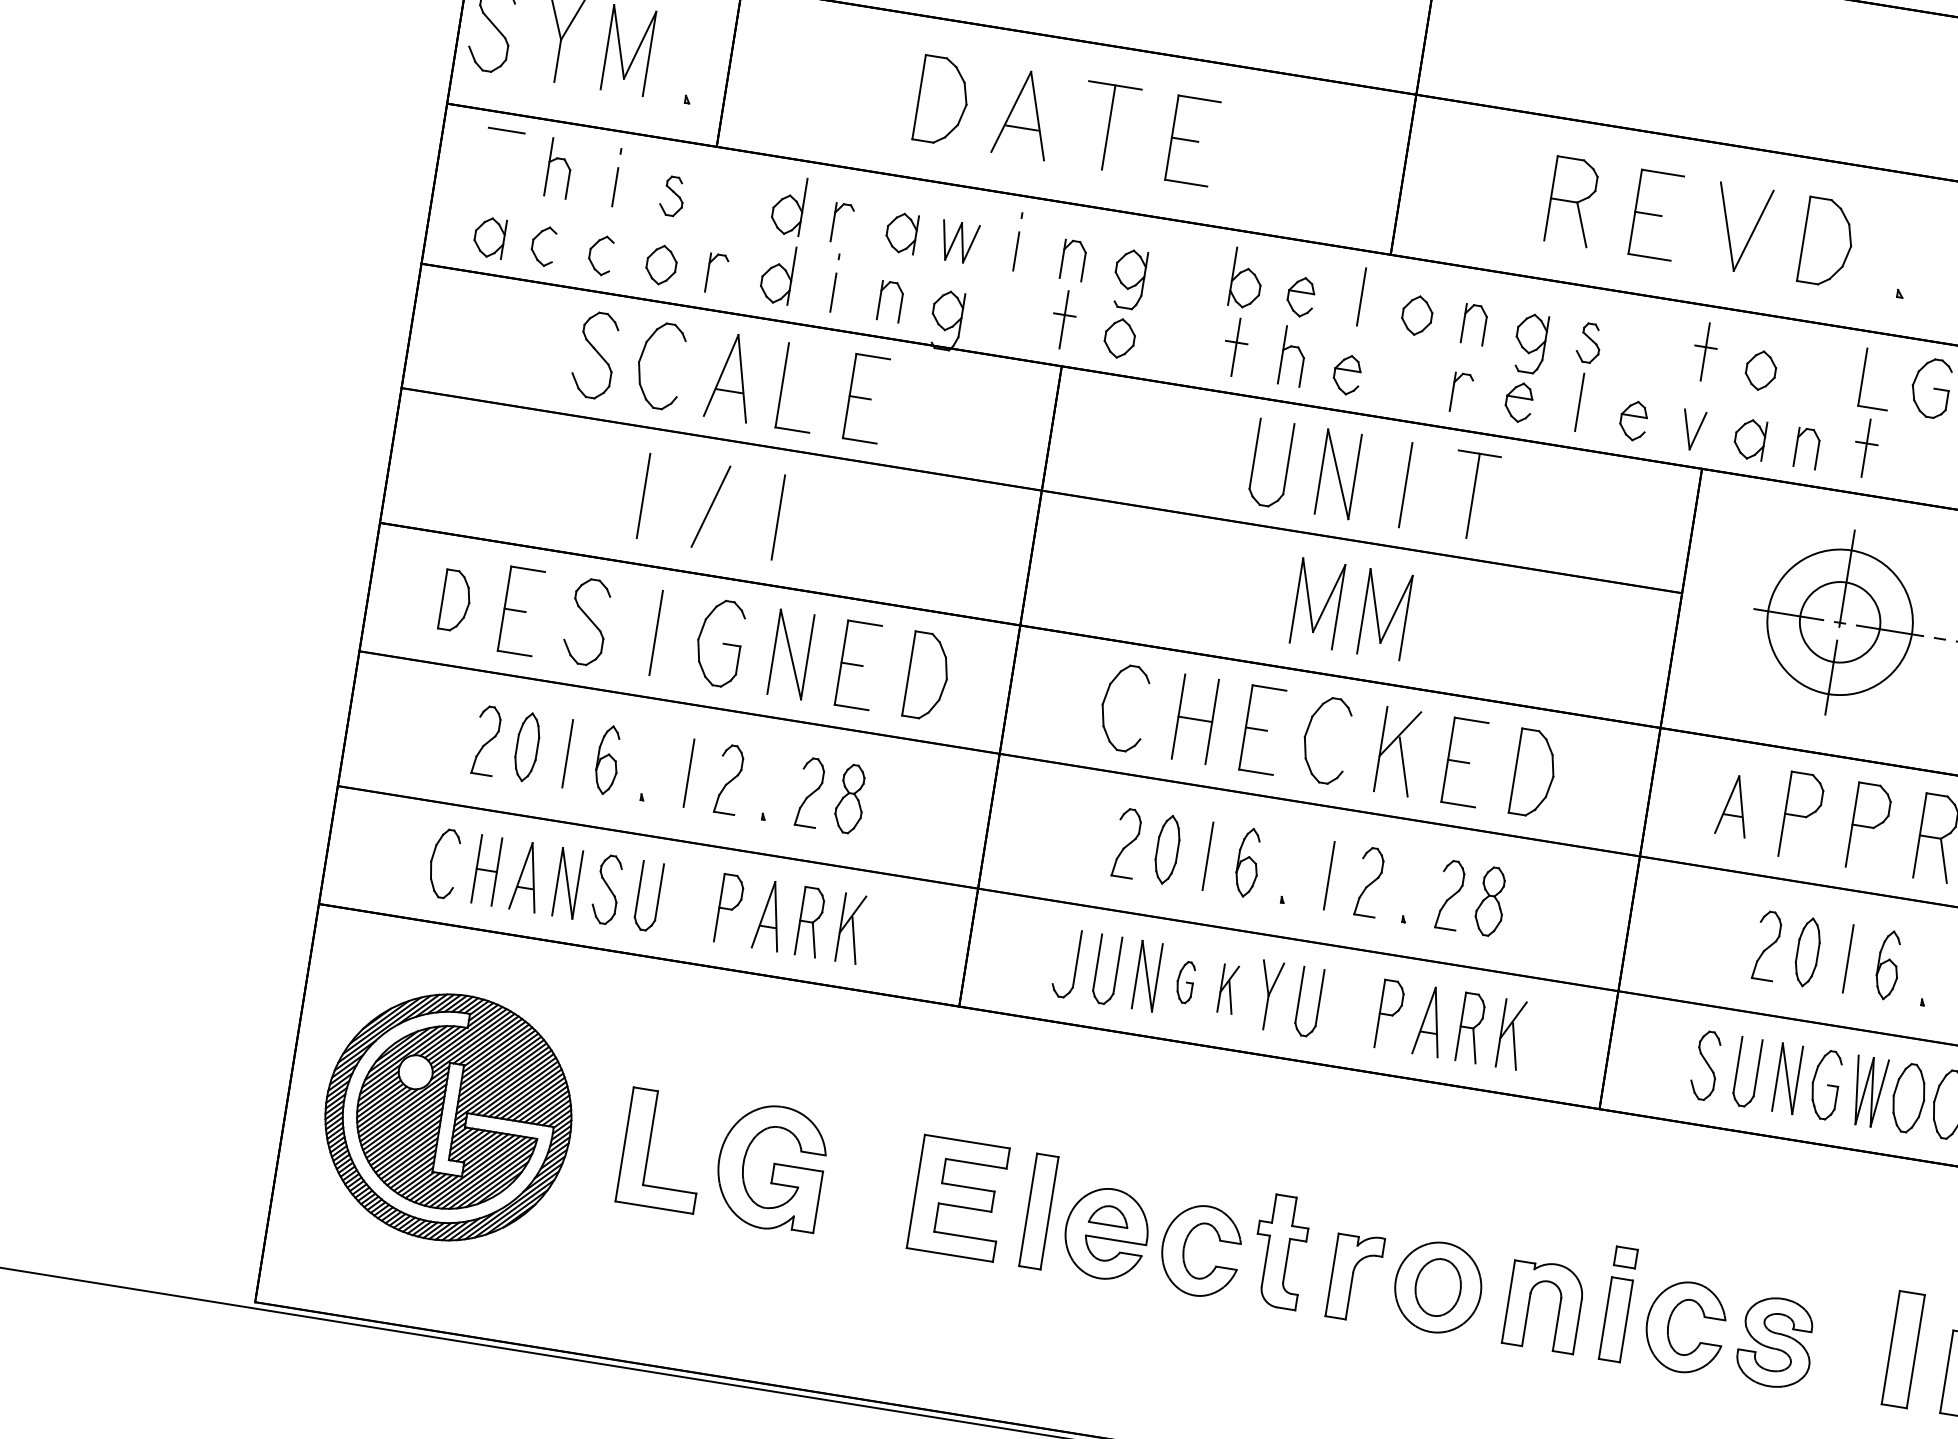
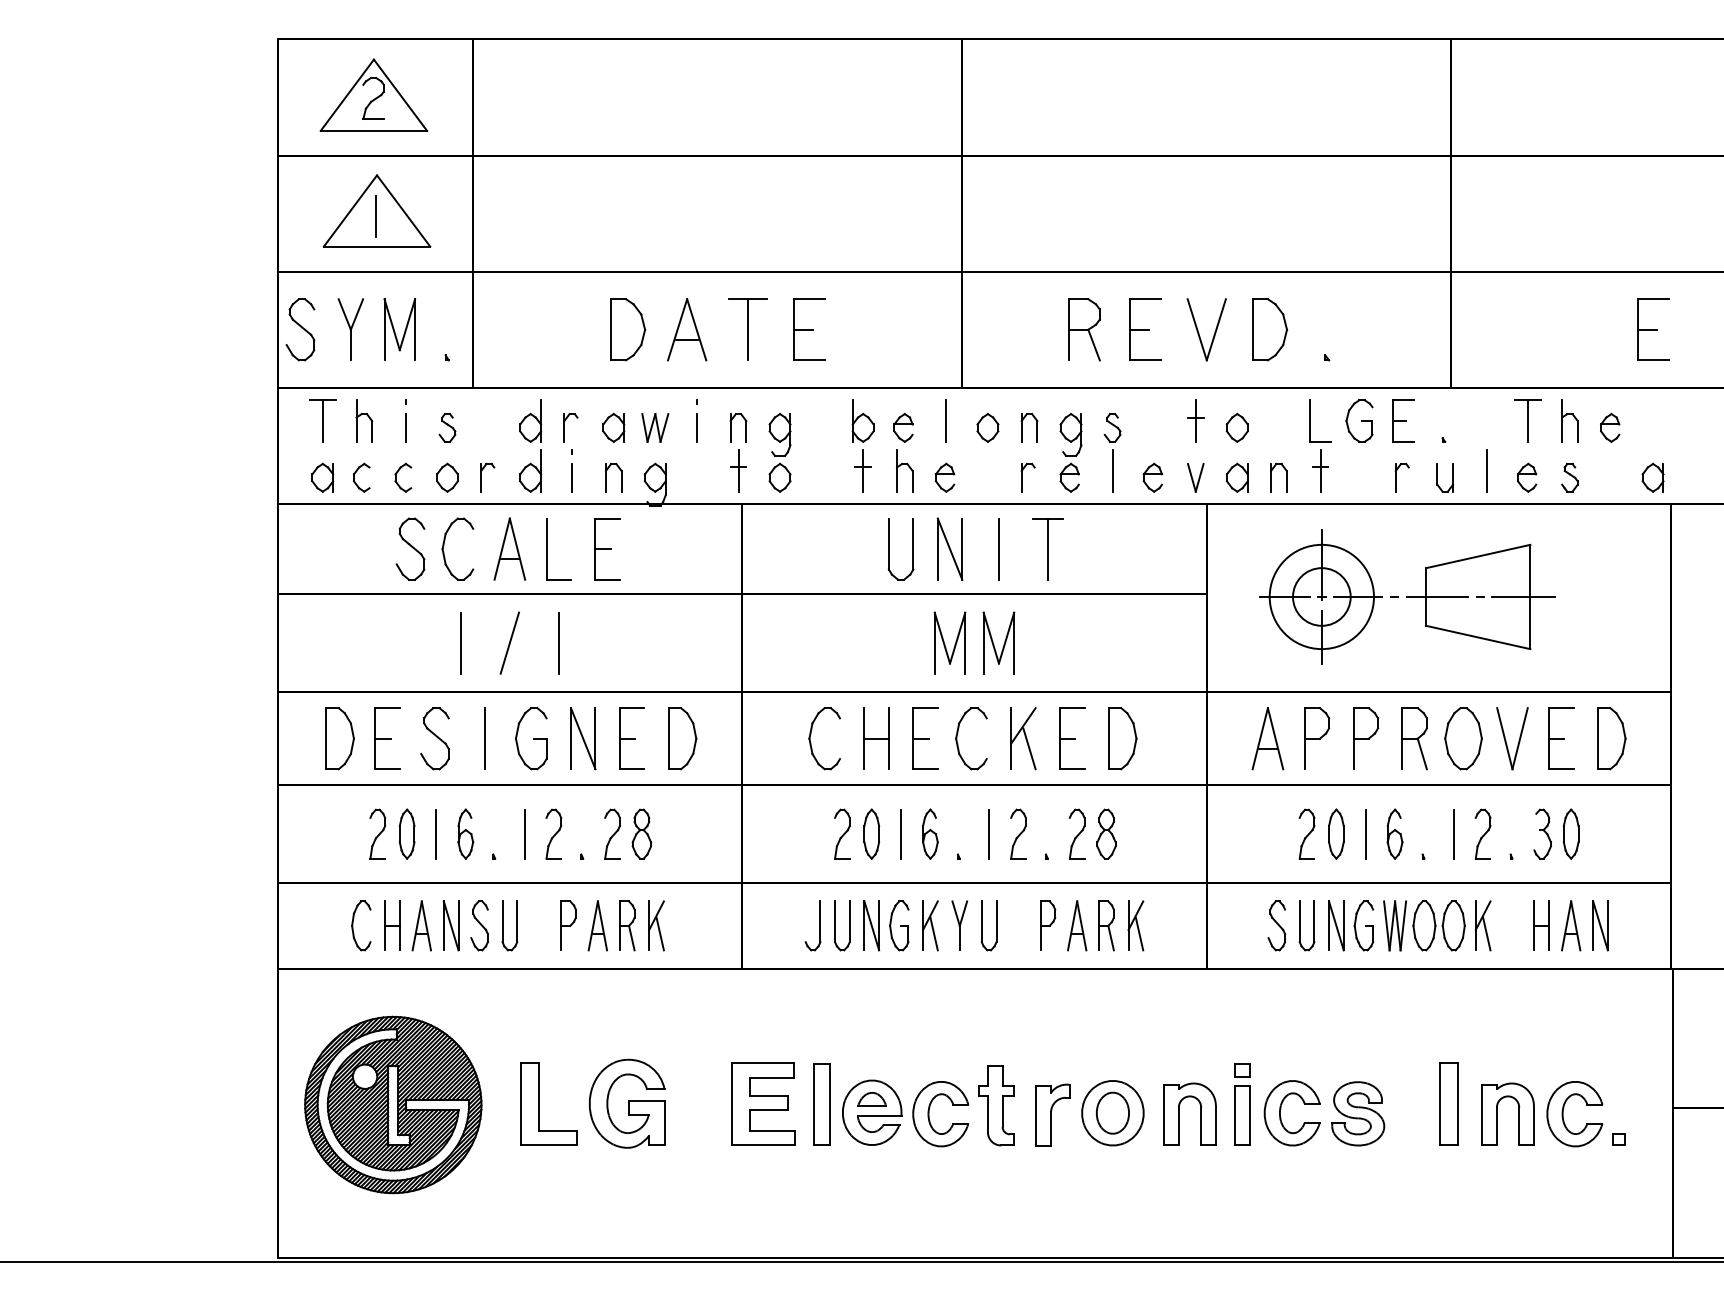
line: (501, 158) -> (322, 420), added
part: (455, 600) -> (339, 738), size x1.43
part: (1733, 805) -> (1267, 738), size x1.43
part: (1185, 981) -> (899, 925), size x1.67
part: (1228, 988) -> (930, 925), size x1.43

